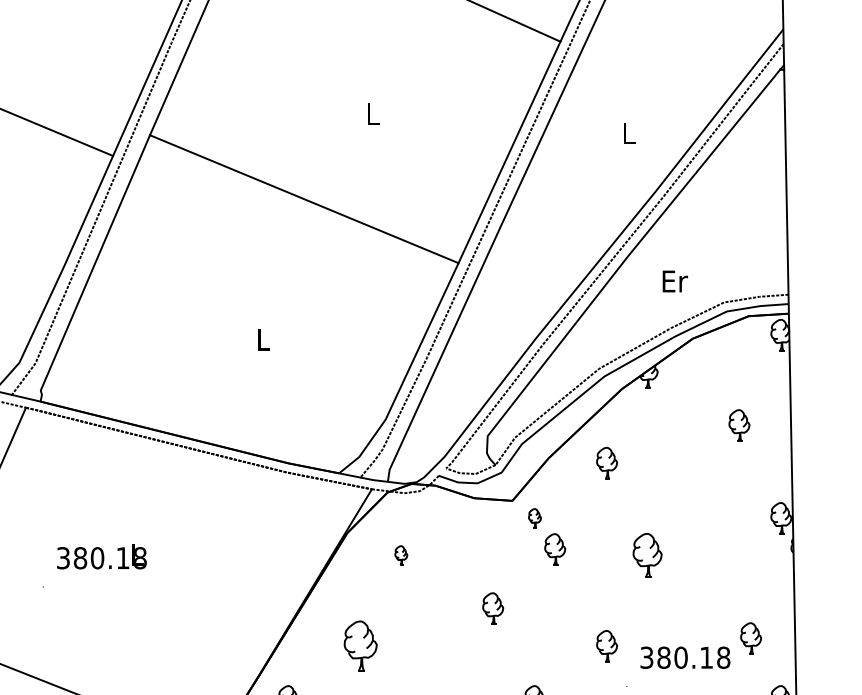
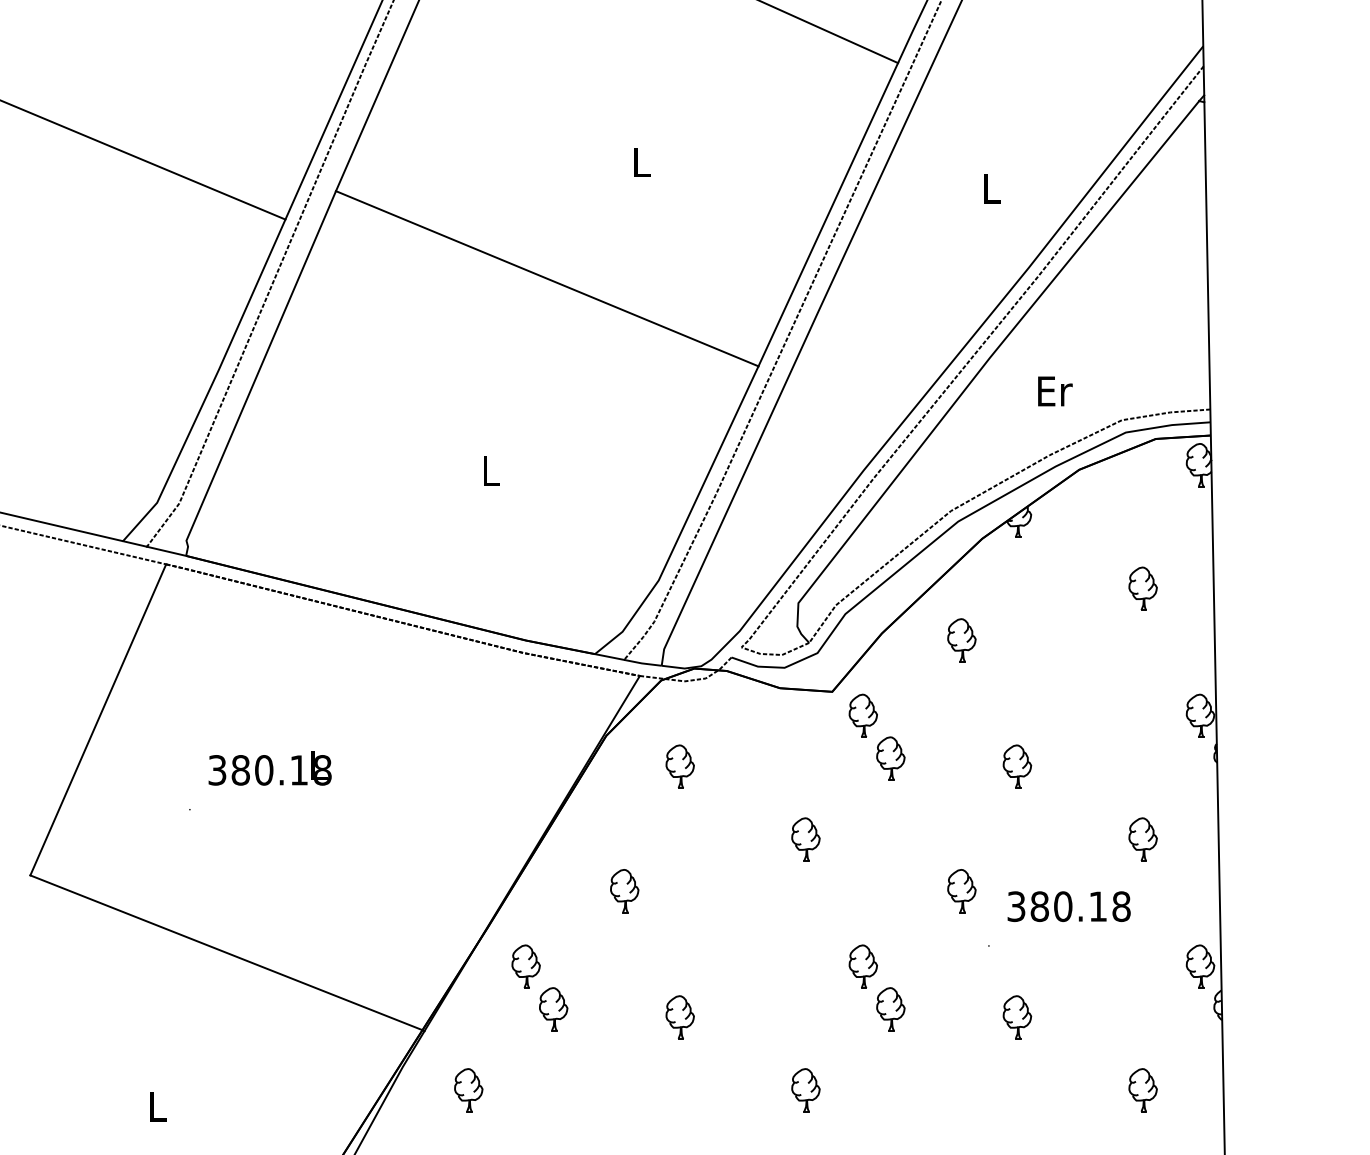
part: (534, 518) -> (862, 715), size x1.67
part: (400, 555) -> (679, 766), size x1.67
part: (647, 555) -> (1017, 766), size x0.71
part: (750, 638) -> (1142, 839), moved
part: (360, 646) -> (624, 891), size x0.62

